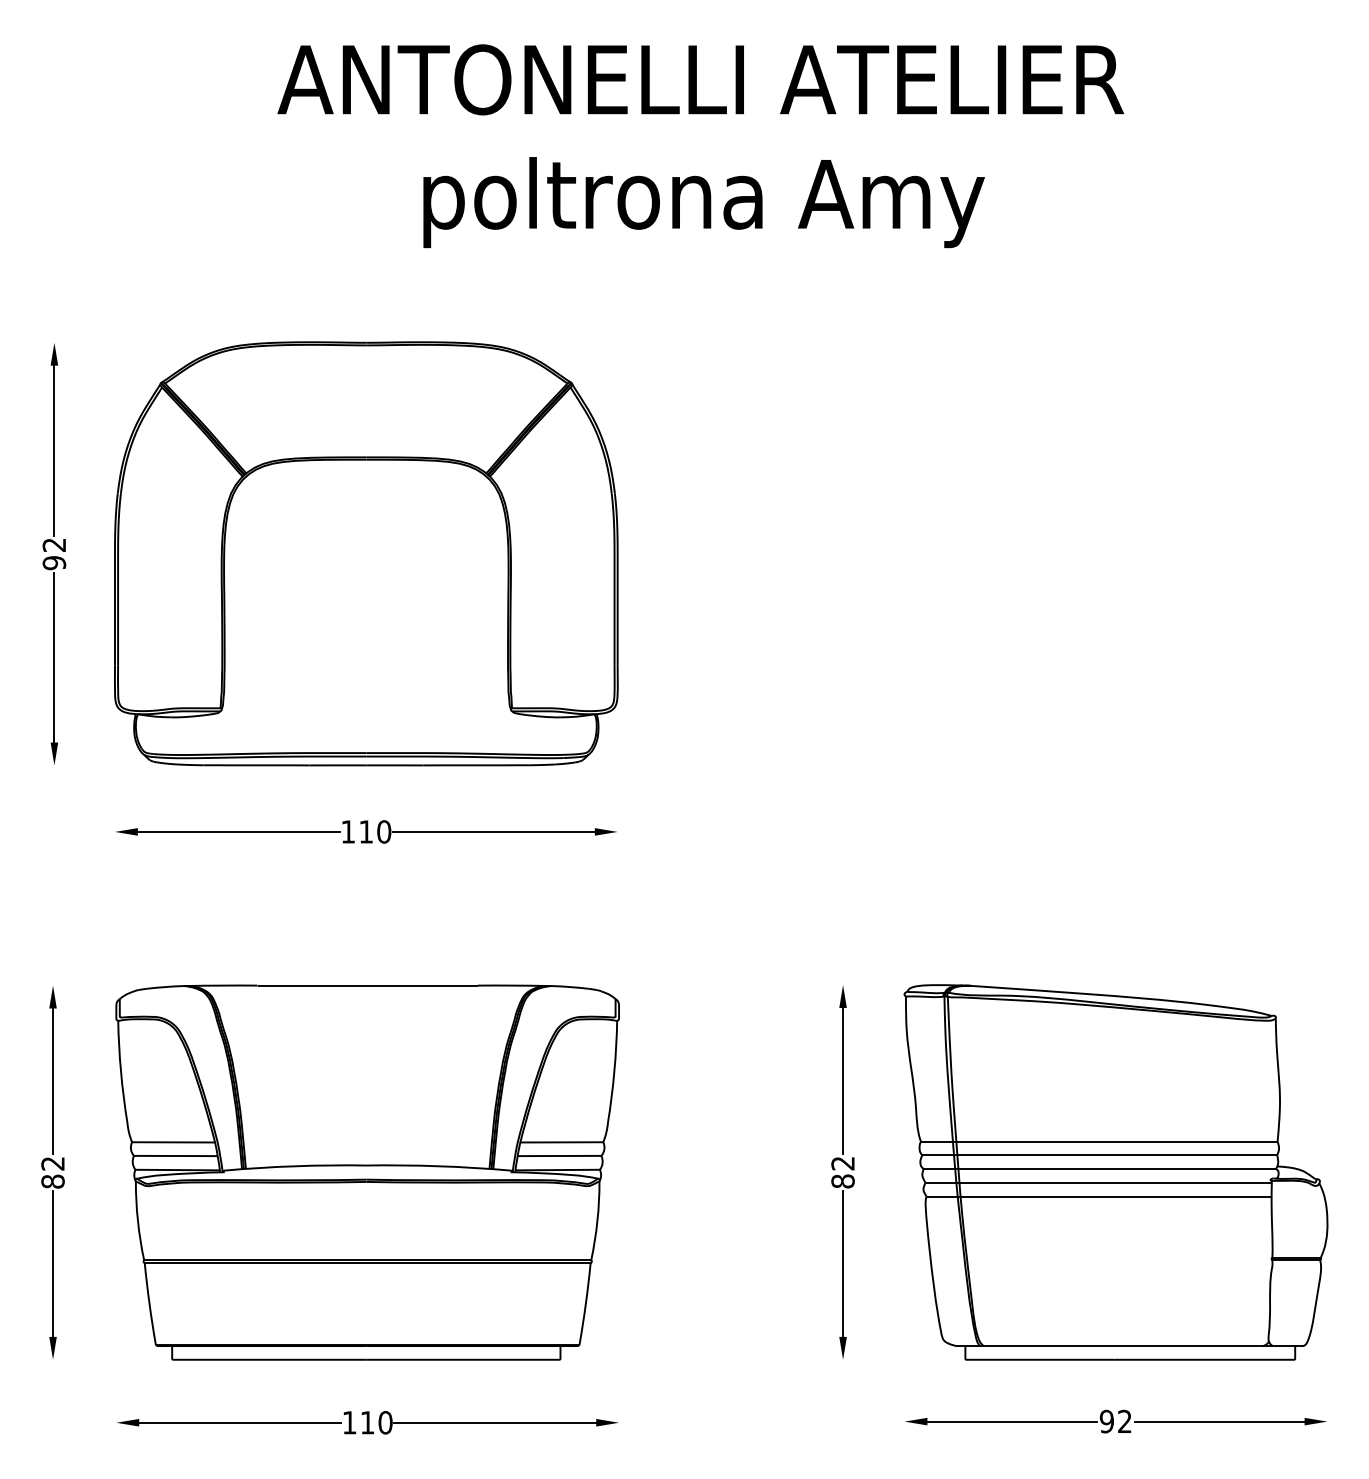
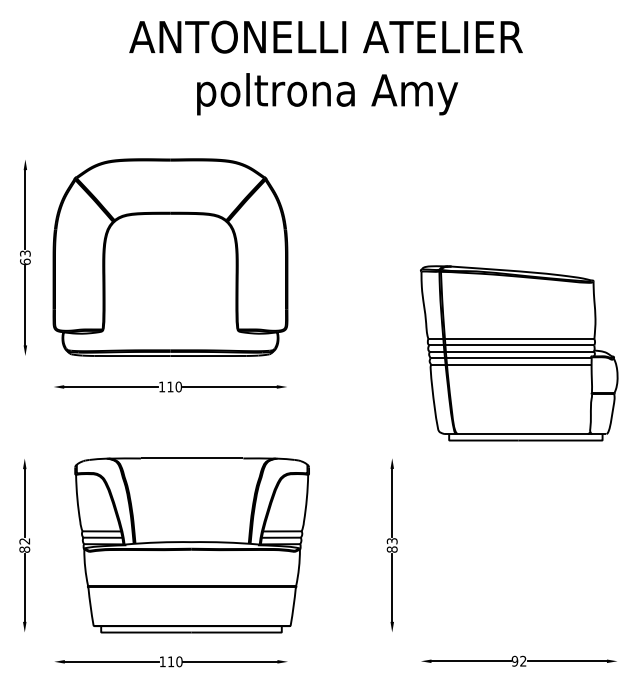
text: (54, 553) -> (25, 257), 92 -> 63
text: (843, 1164) -> (392, 541), 82 -> 83
part: (366, 1172) -> (191, 545), moved
part: (1116, 1172) -> (519, 353), moved

